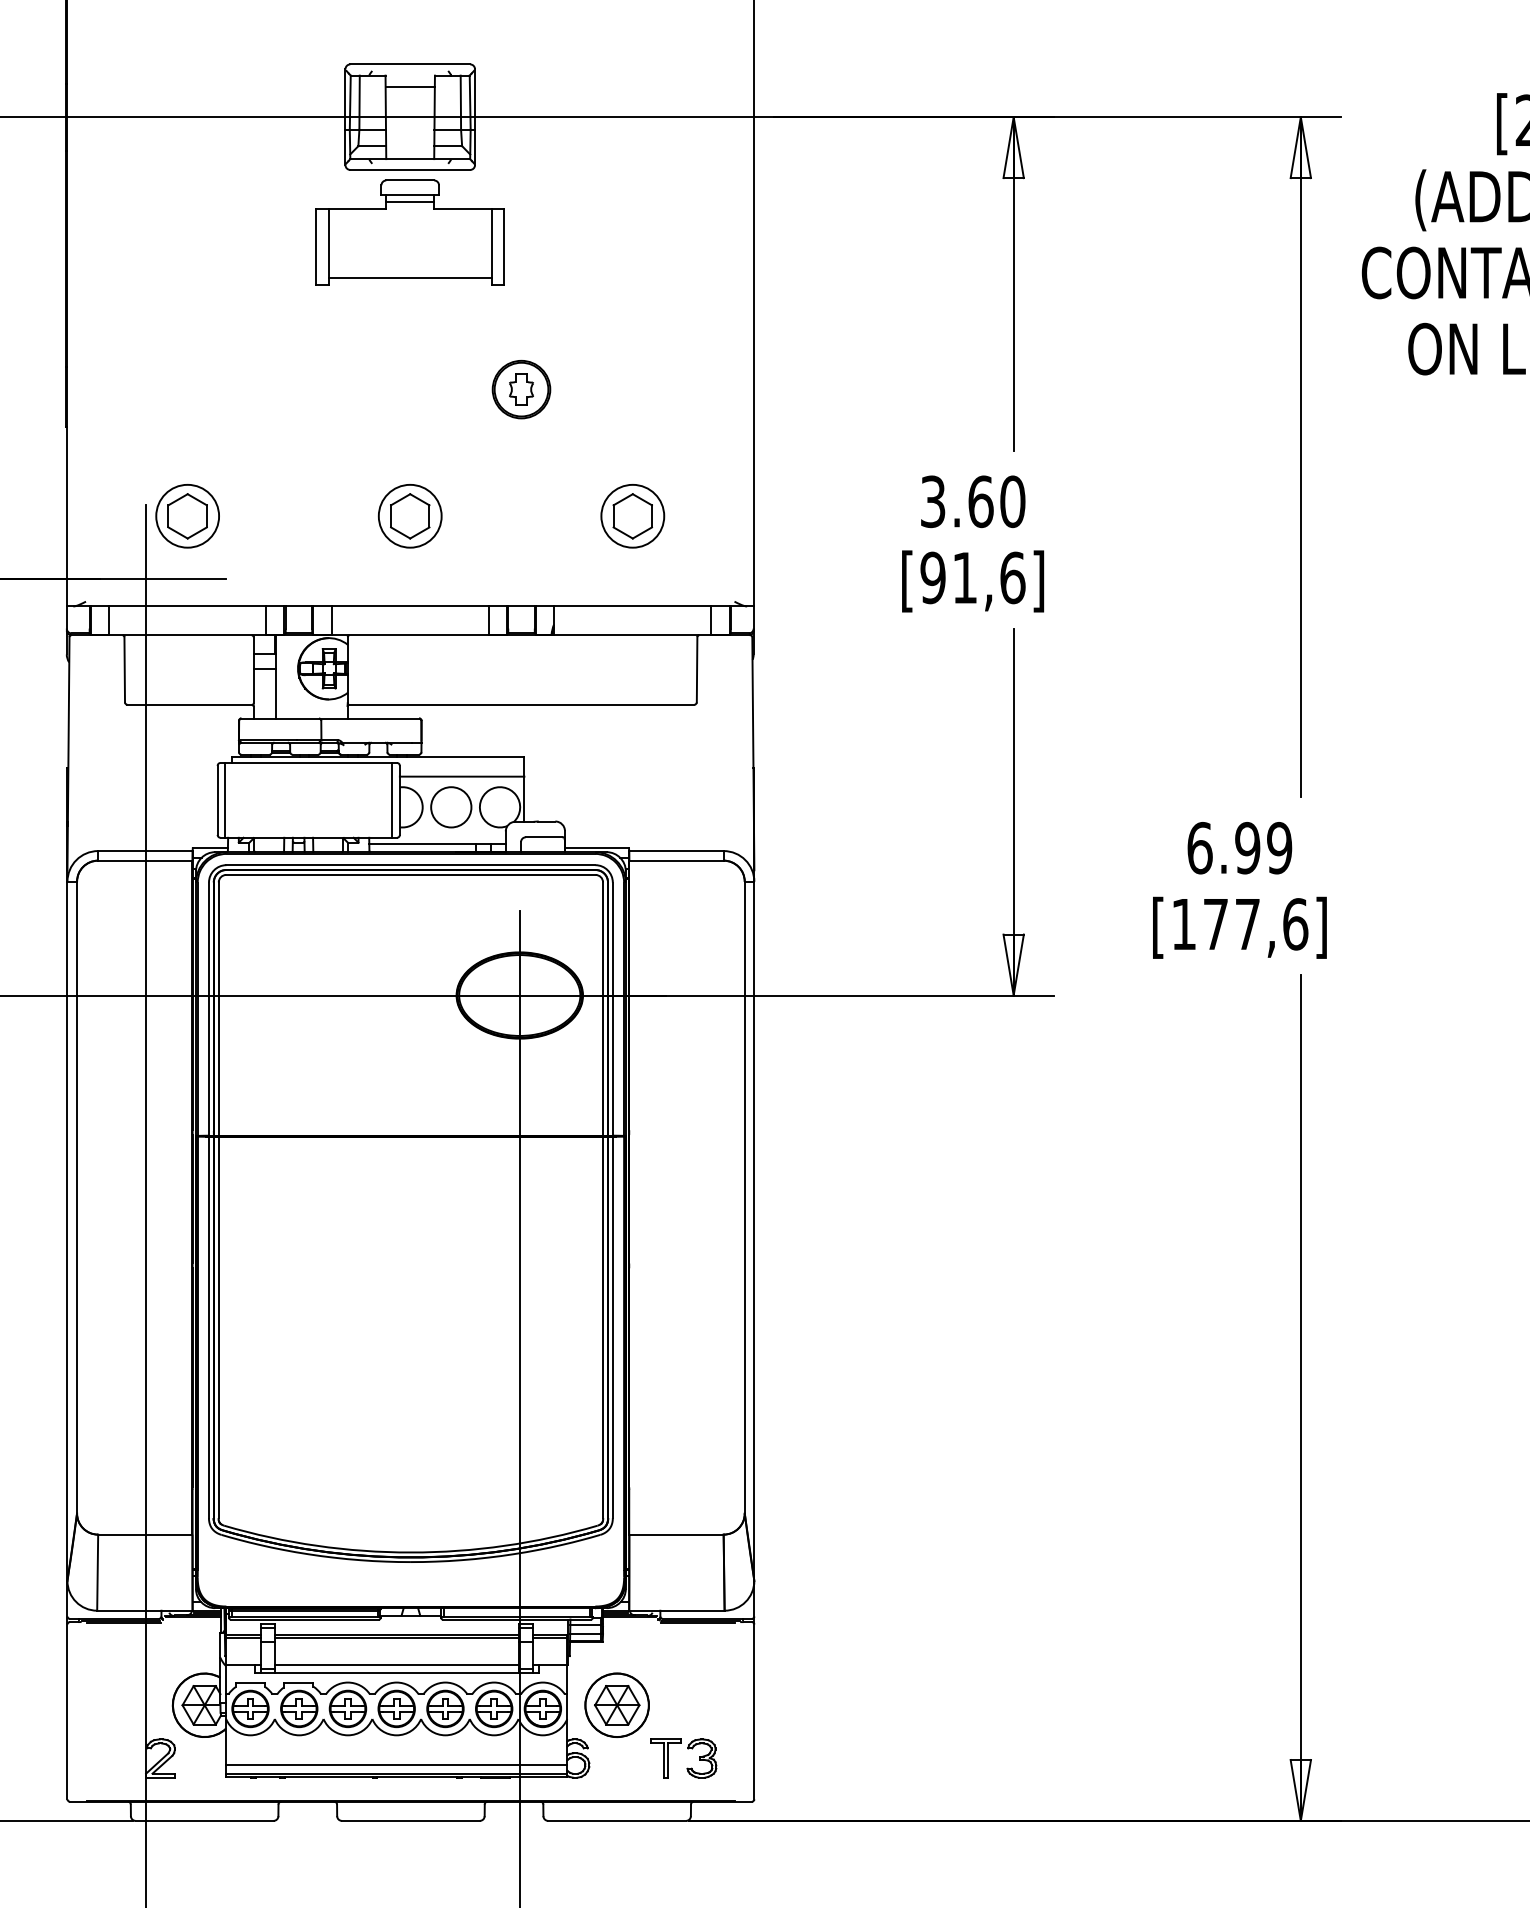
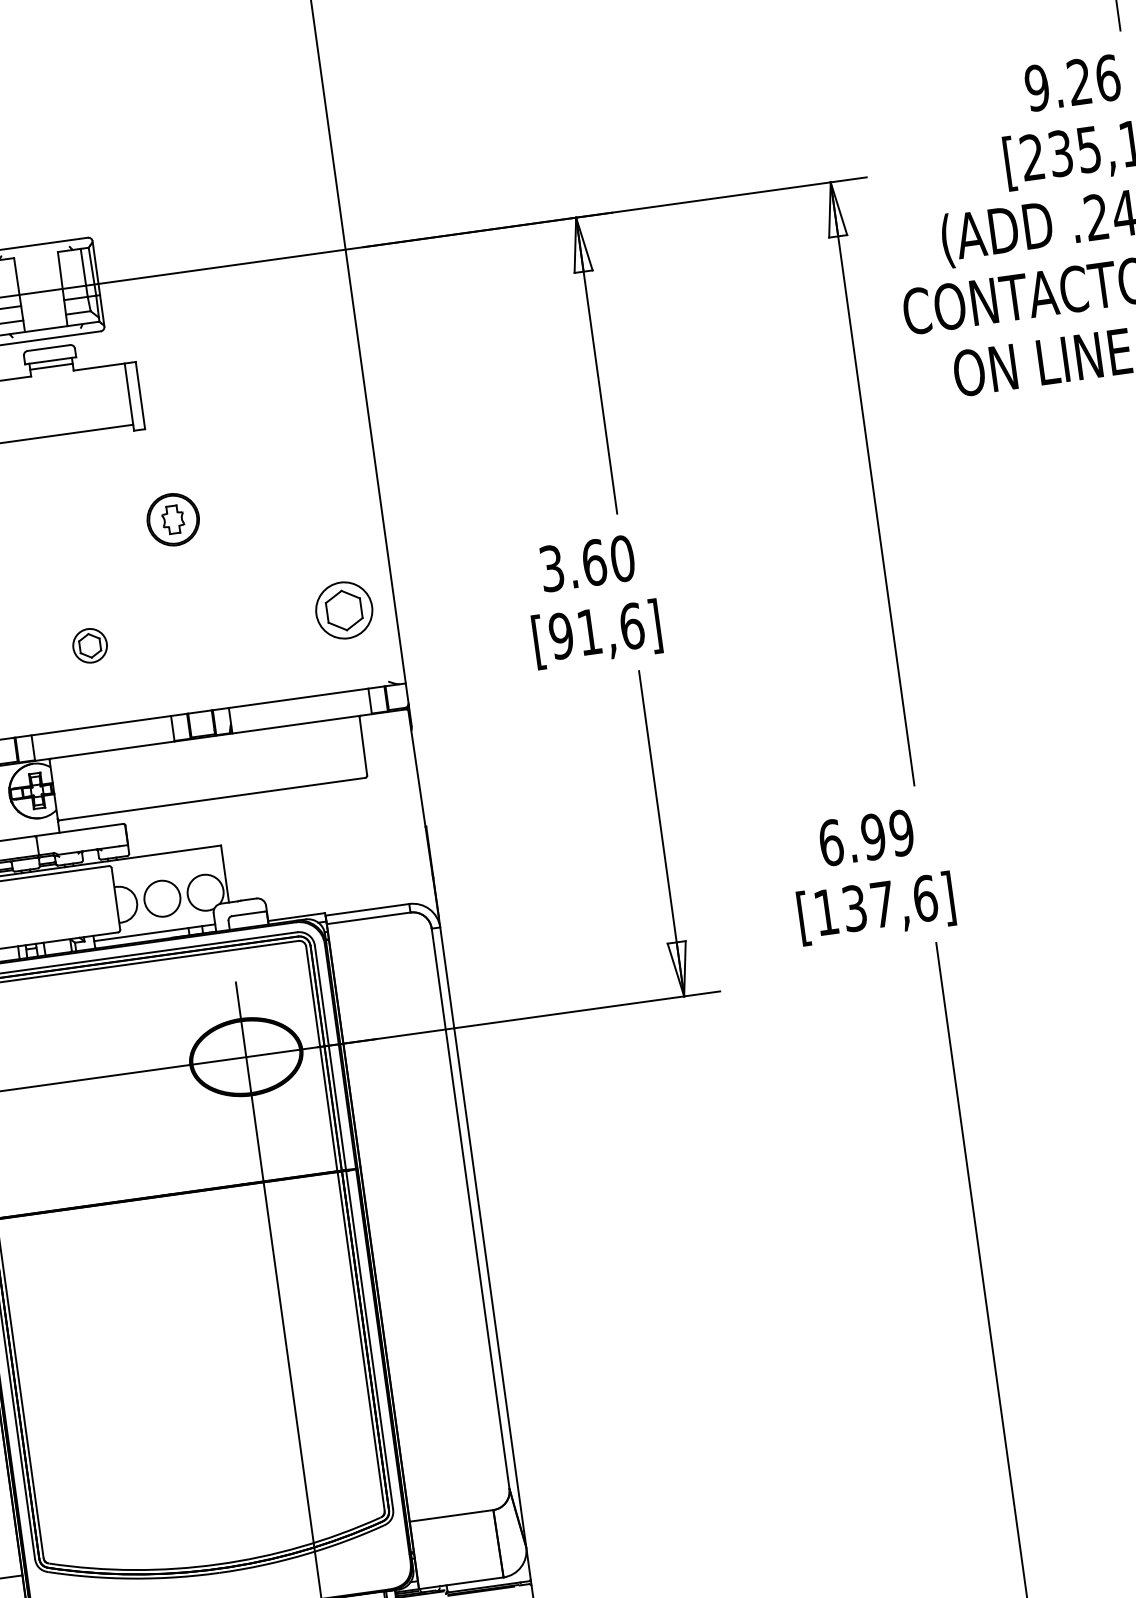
line: (409, 87) -> (36, 265), removed
part: (409, 516) -> (89, 646), size x0.6
part: (632, 516) -> (344, 610), moved
line: (461, 776) -> (167, 870), removed
line: (392, 799) -> (109, 899), removed
text: (1215, 924) -> (854, 908), [177,6] -> [137,6]

